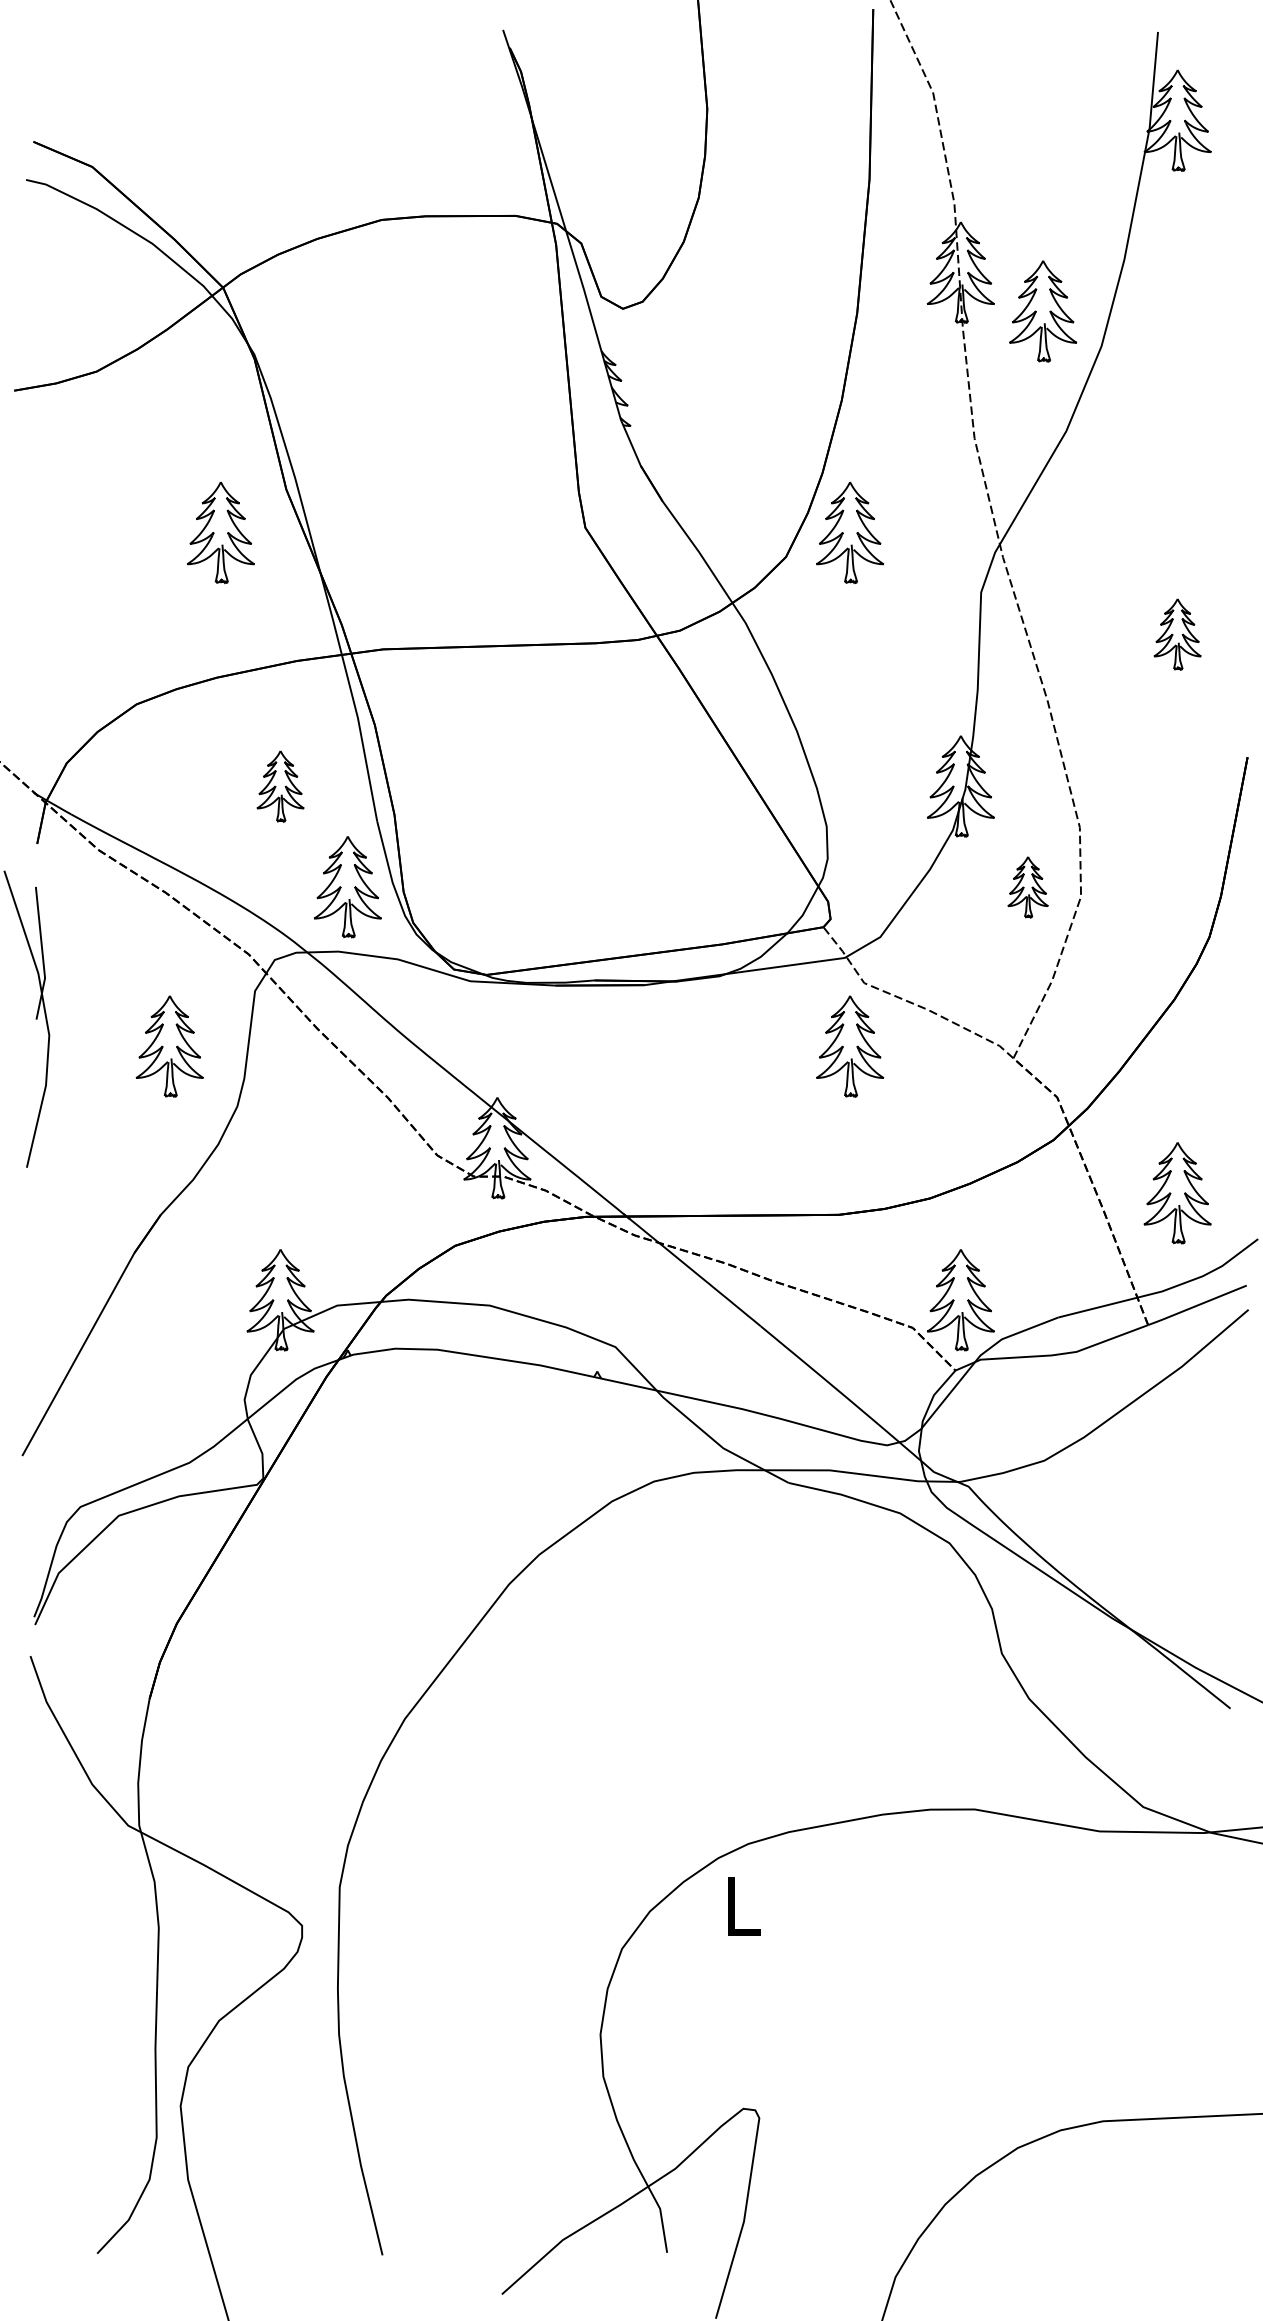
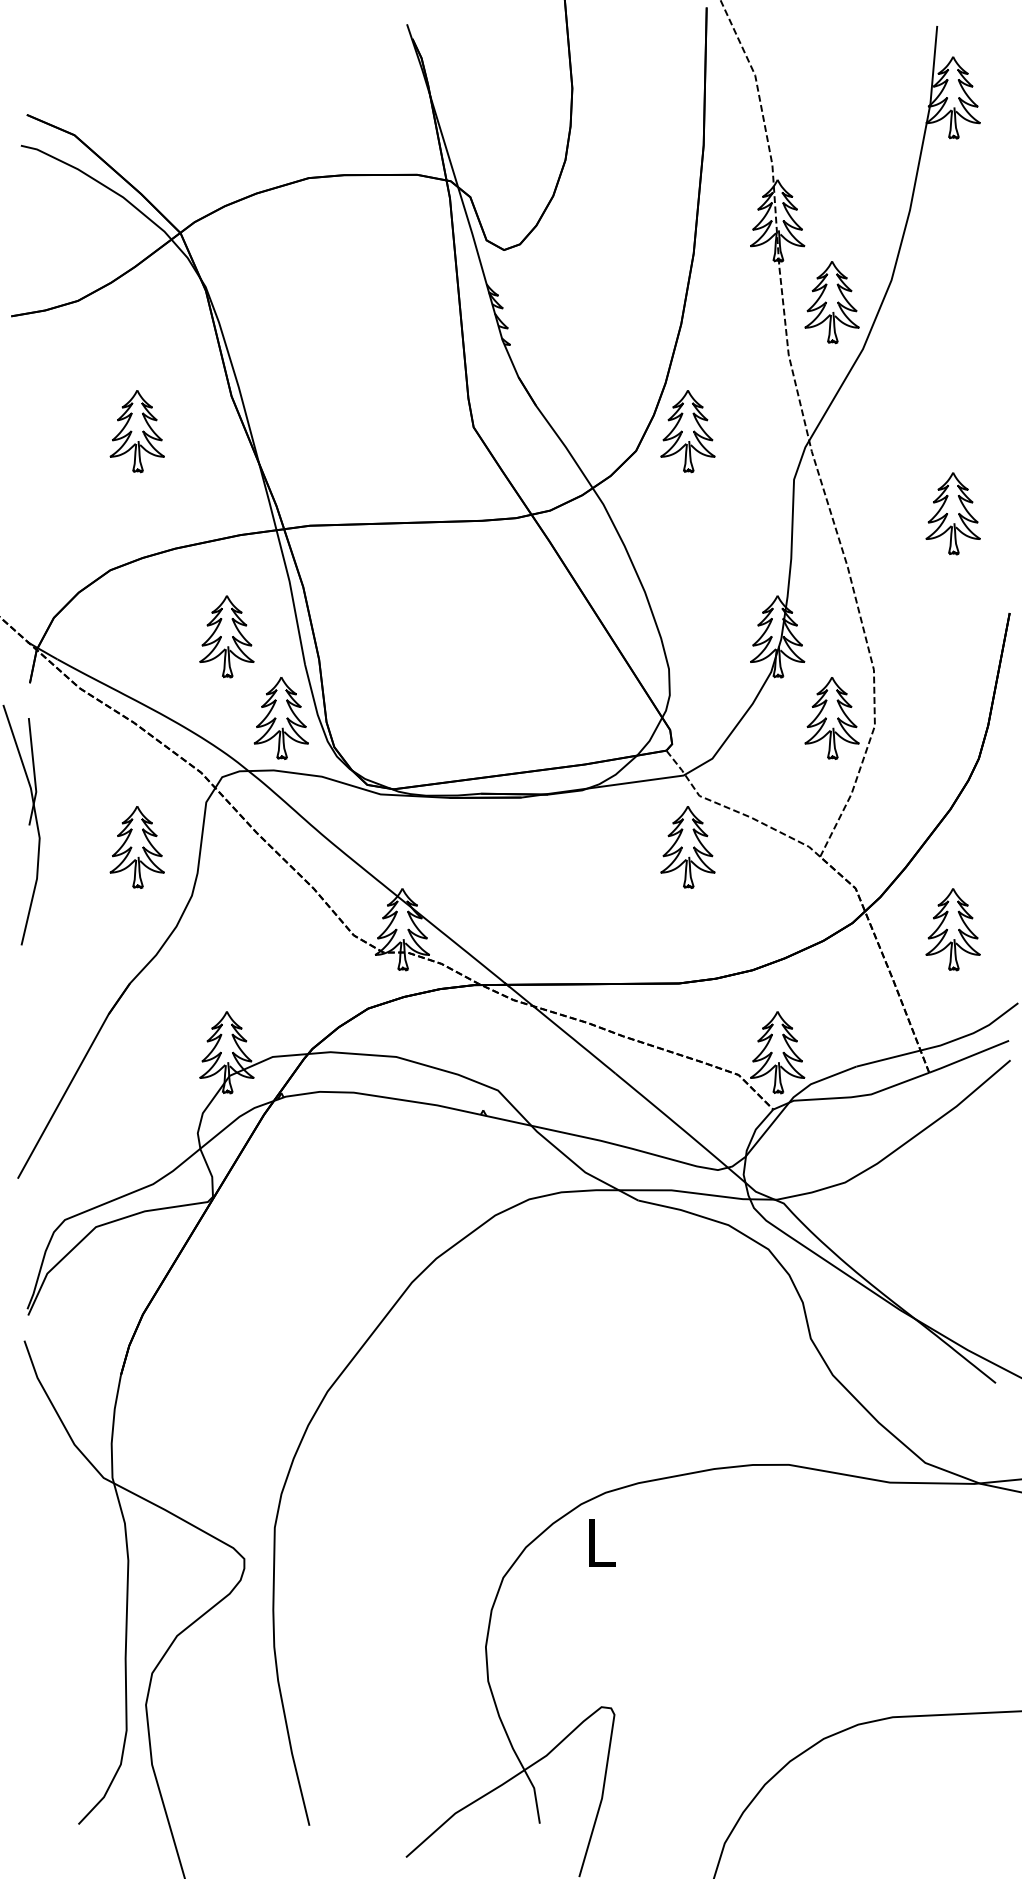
part: (1043, 311) -> (832, 302), moved
part: (220, 533) -> (137, 431), moved
part: (1177, 634) -> (952, 513), size x1.43
part: (280, 786) -> (226, 636), size x1.43
part: (1027, 887) -> (831, 718), size x1.67
part: (1177, 1193) -> (952, 929), moved

